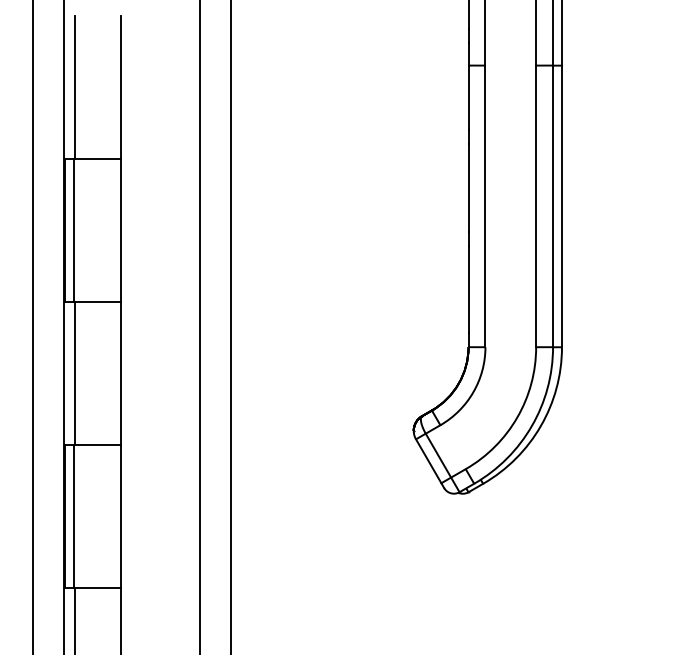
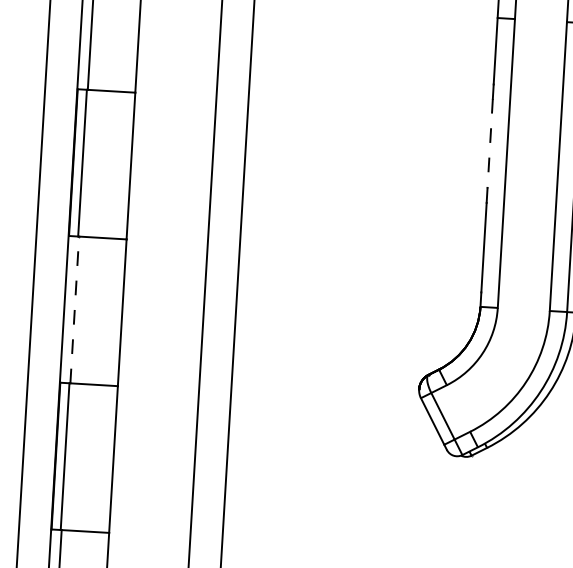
line: (468, 188) -> (490, 144), solid -> dashed
line: (74, 373) -> (74, 309), solid -> dashed

